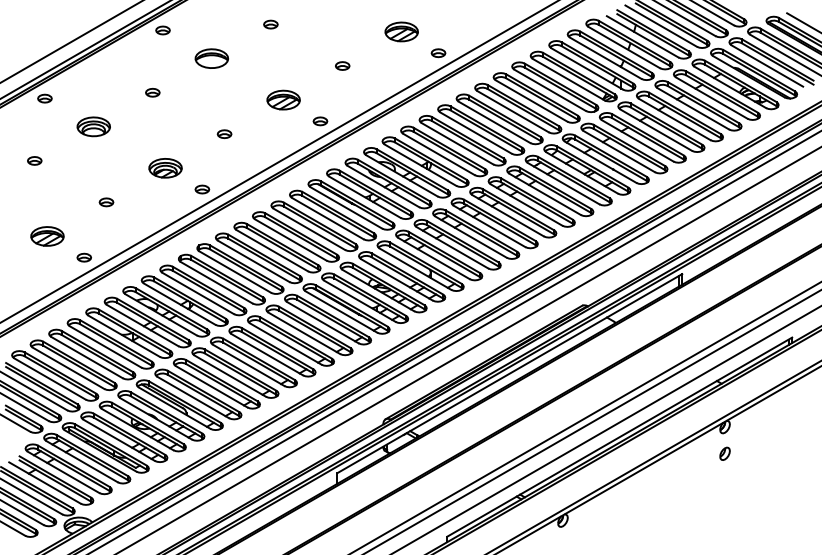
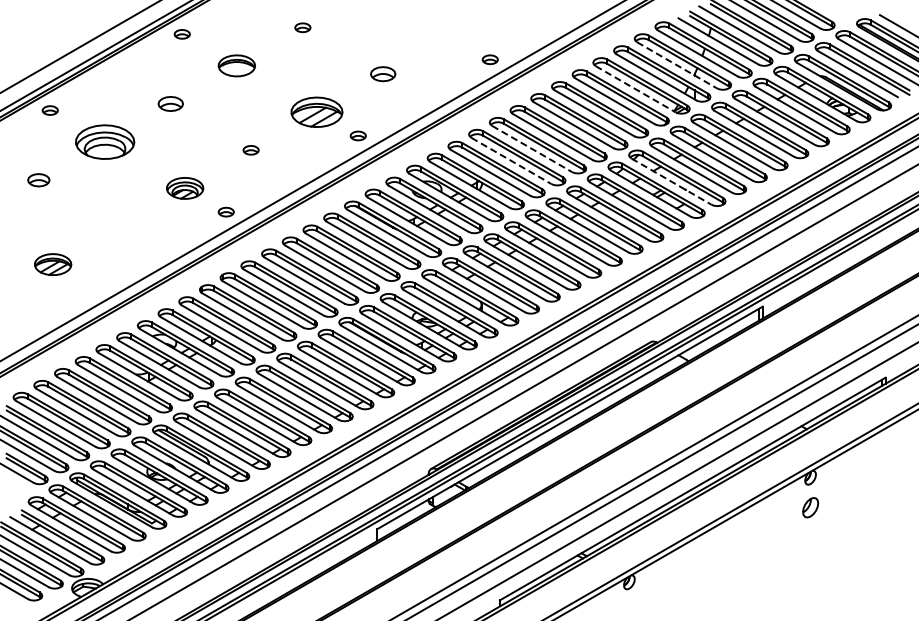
part: (402, 31) -> (449, 35), removed
line: (606, 58) -> (677, 65), solid -> dashed
part: (342, 65) -> (382, 73), size x1.6
line: (569, 79) -> (636, 89), solid -> dashed
part: (152, 92) -> (170, 103), size x1.6
part: (283, 99) -> (317, 111), size x1.4
part: (93, 126) -> (104, 141), size x1.6
line: (476, 133) -> (532, 149), solid -> dashed
line: (457, 144) -> (511, 161), solid -> dashed
part: (34, 160) -> (38, 179), size x1.4
line: (600, 162) -> (671, 181), solid -> dashed
part: (105, 202) -> (118, 226), removed
part: (83, 257) -> (93, 288), removed
part: (724, 453) -> (810, 507), size x1.4

